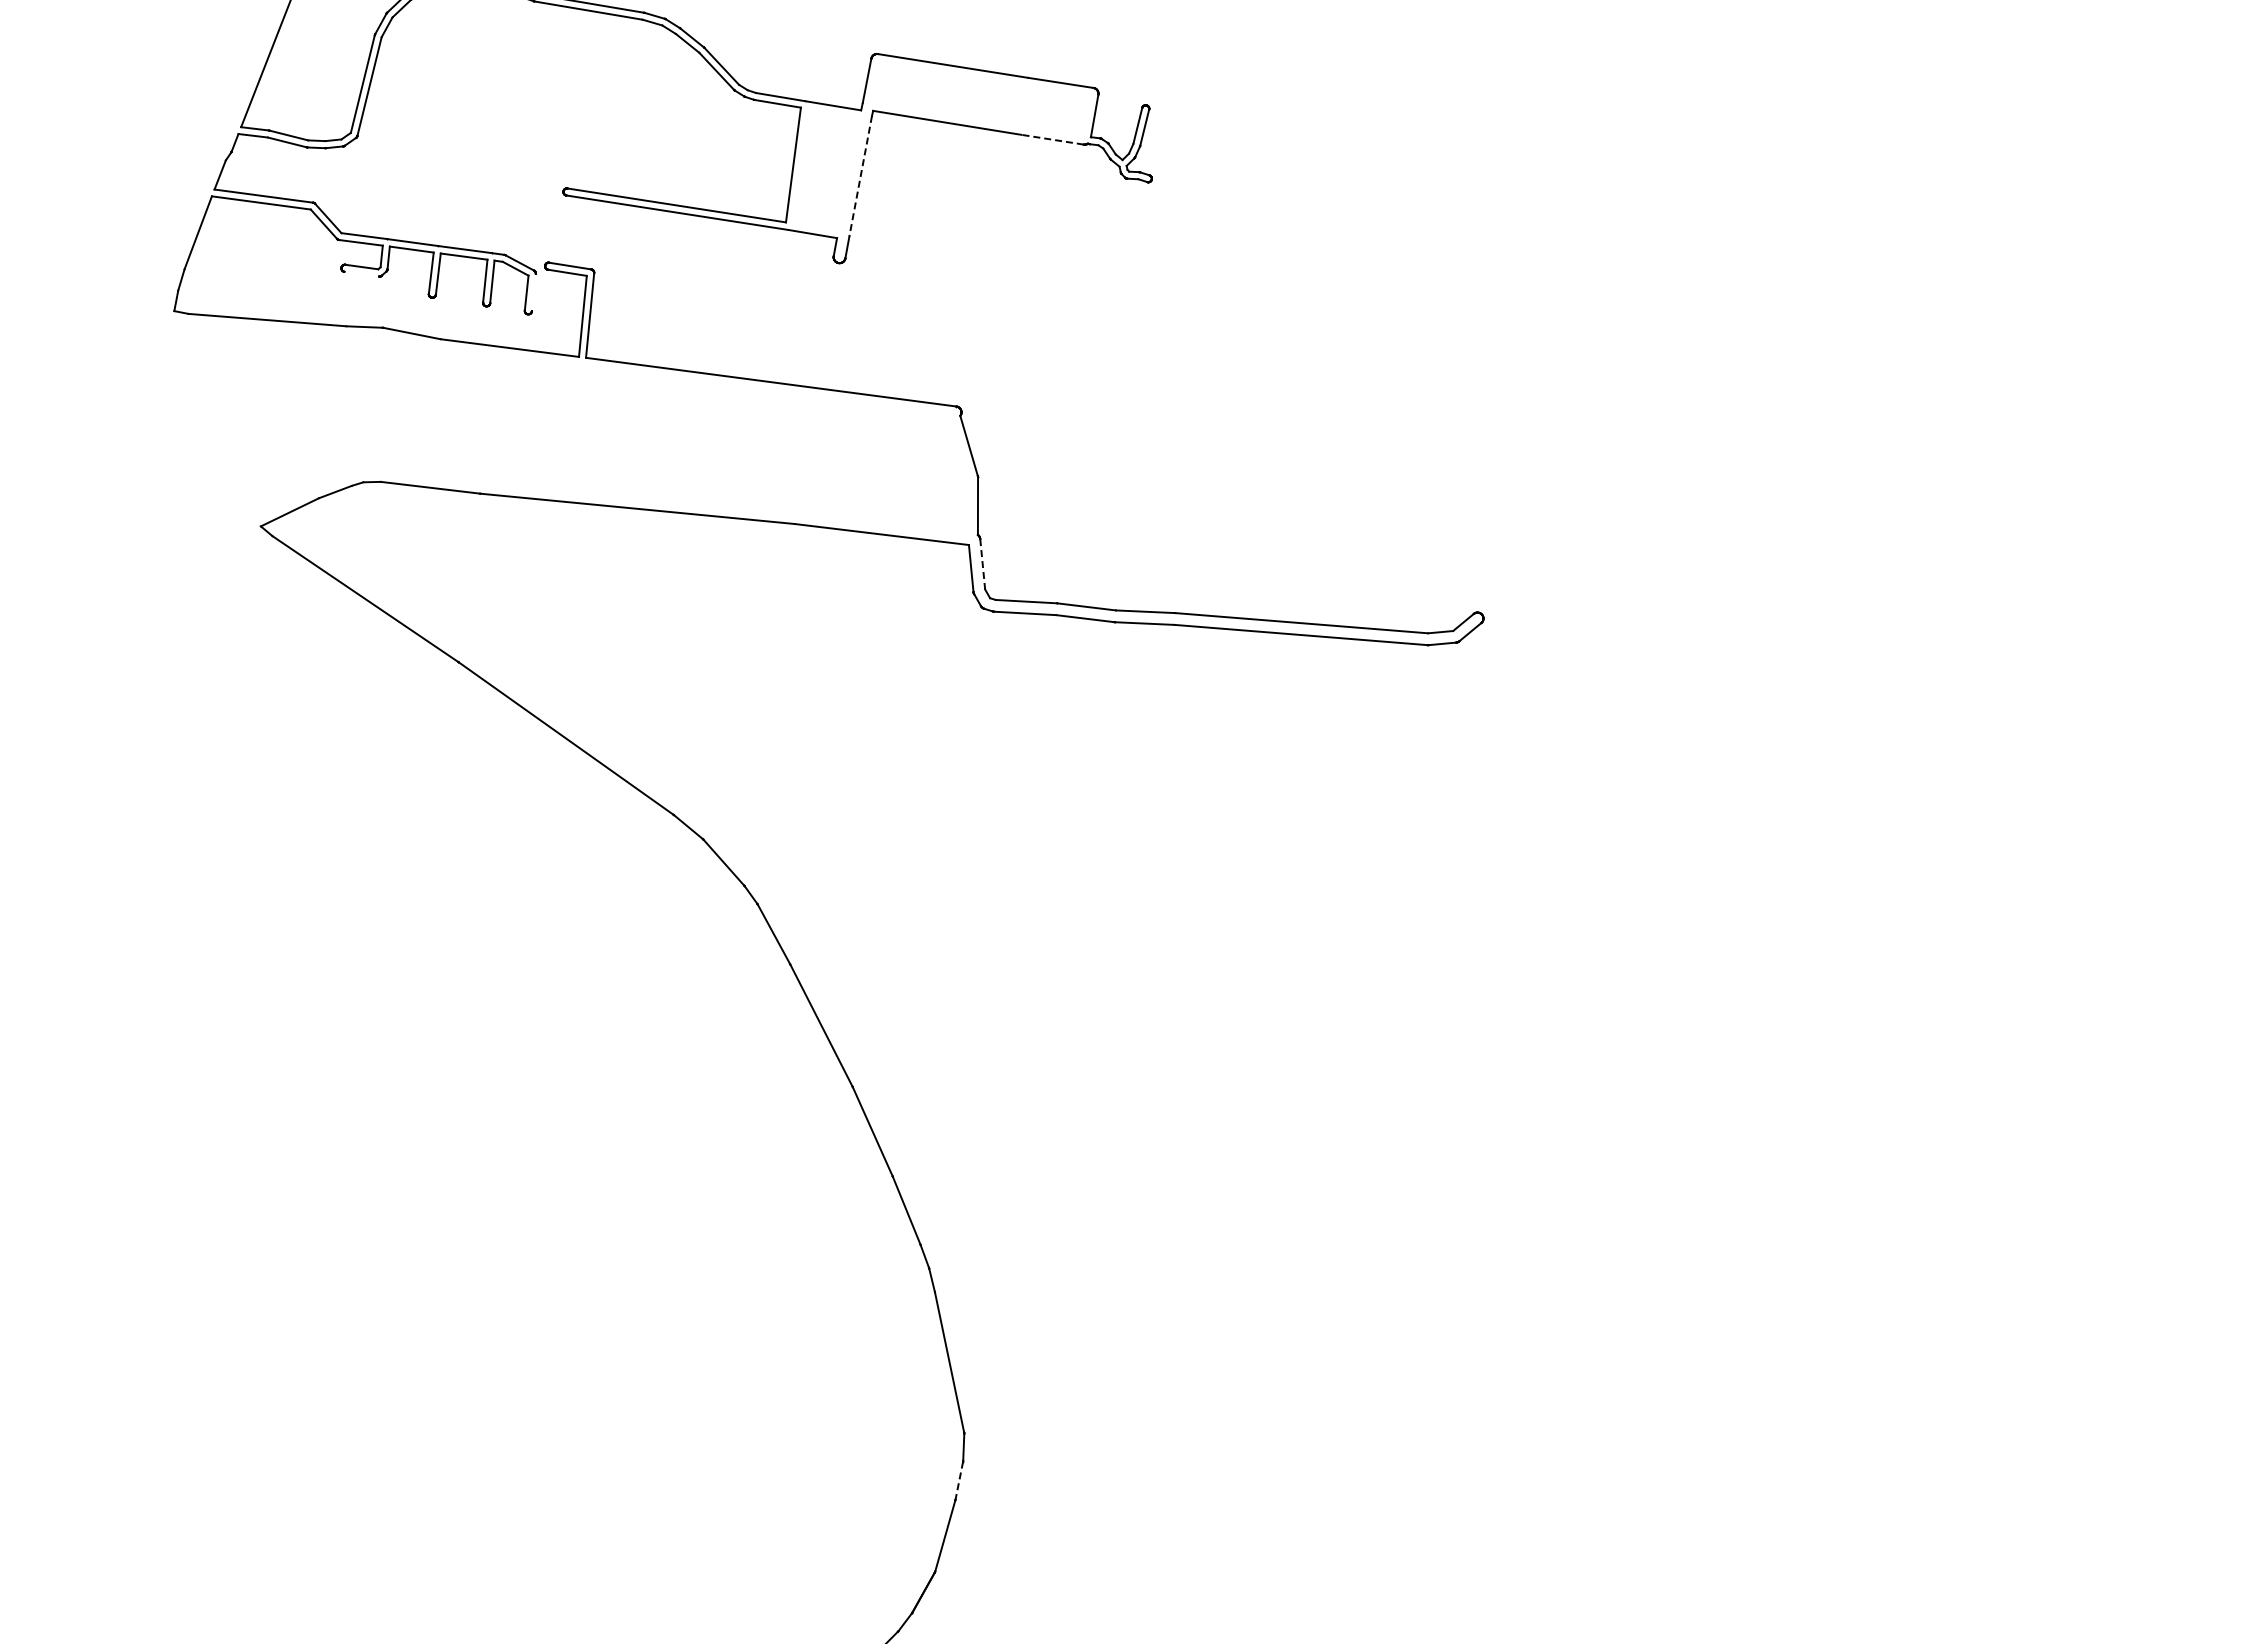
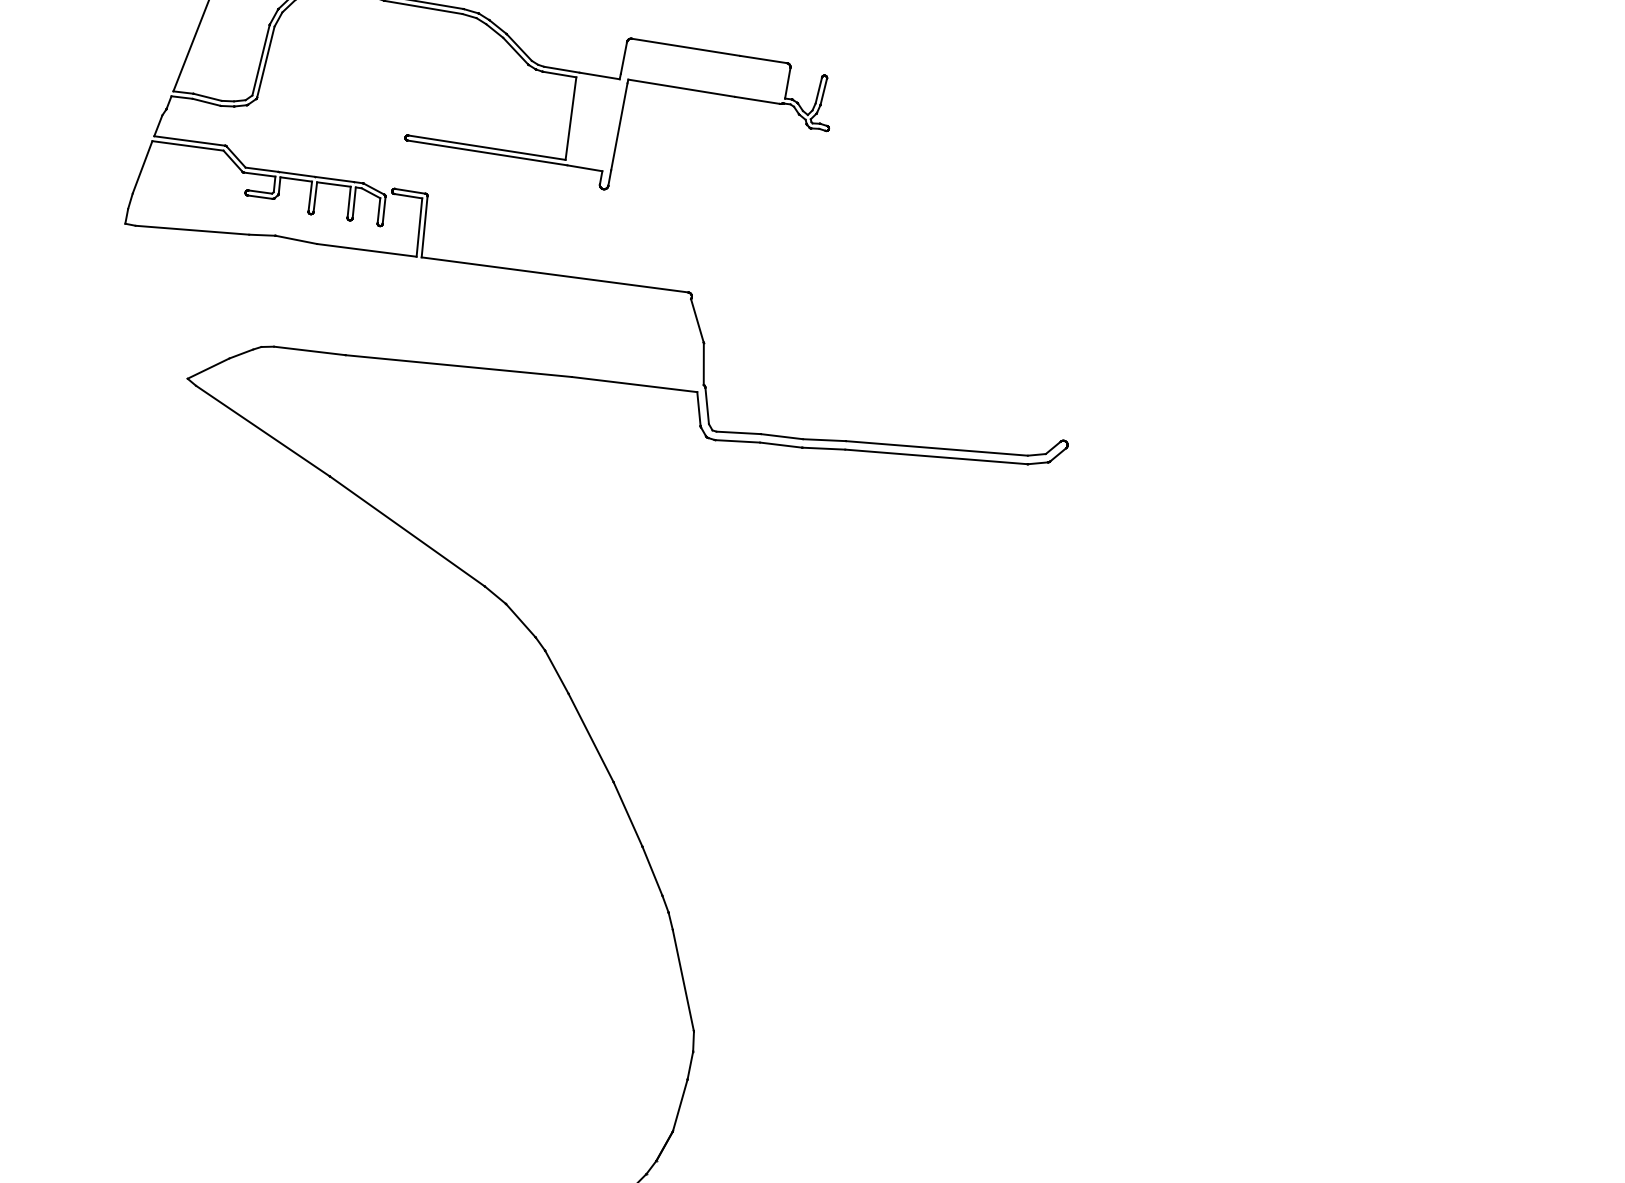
line: (1052, 139) -> (757, 100), dashed -> solid
line: (860, 176) -> (619, 126), dashed -> solid
line: (361, 273) -> (260, 196), added
line: (533, 292) -> (383, 210), added
line: (982, 564) -> (707, 406), dashed -> solid
line: (959, 1481) -> (690, 1066), dashed -> solid

